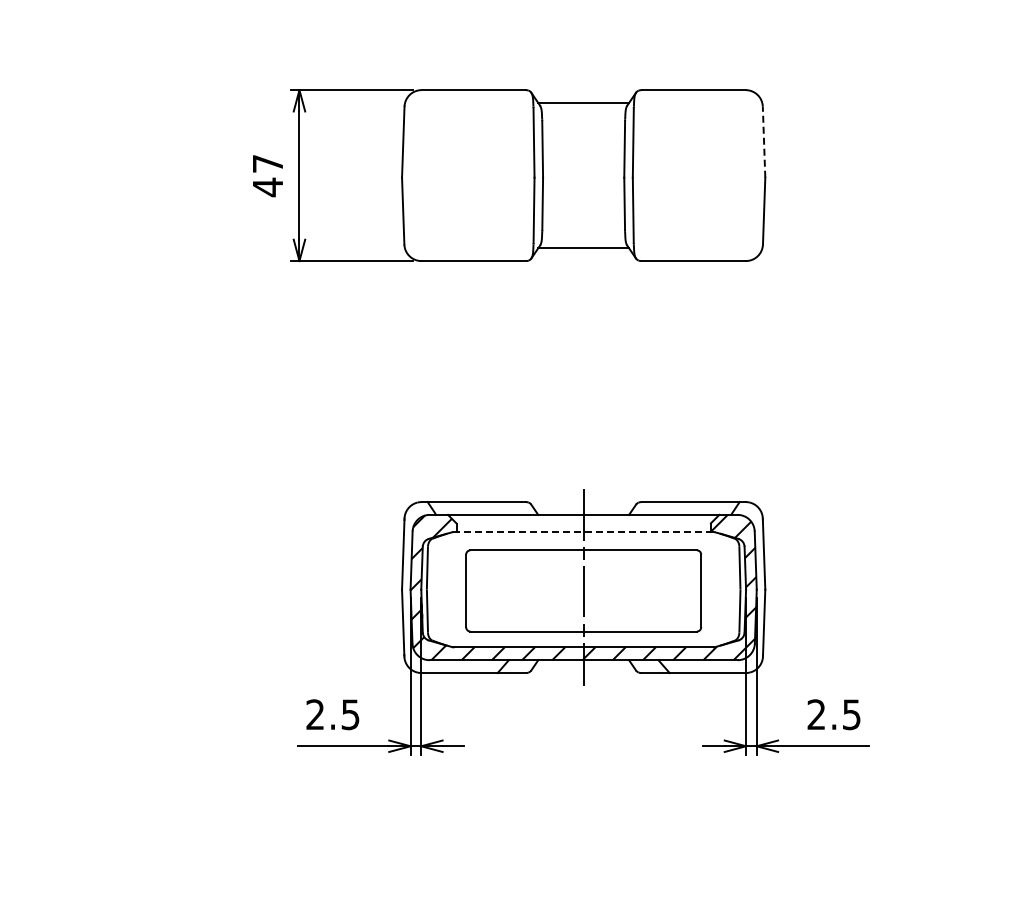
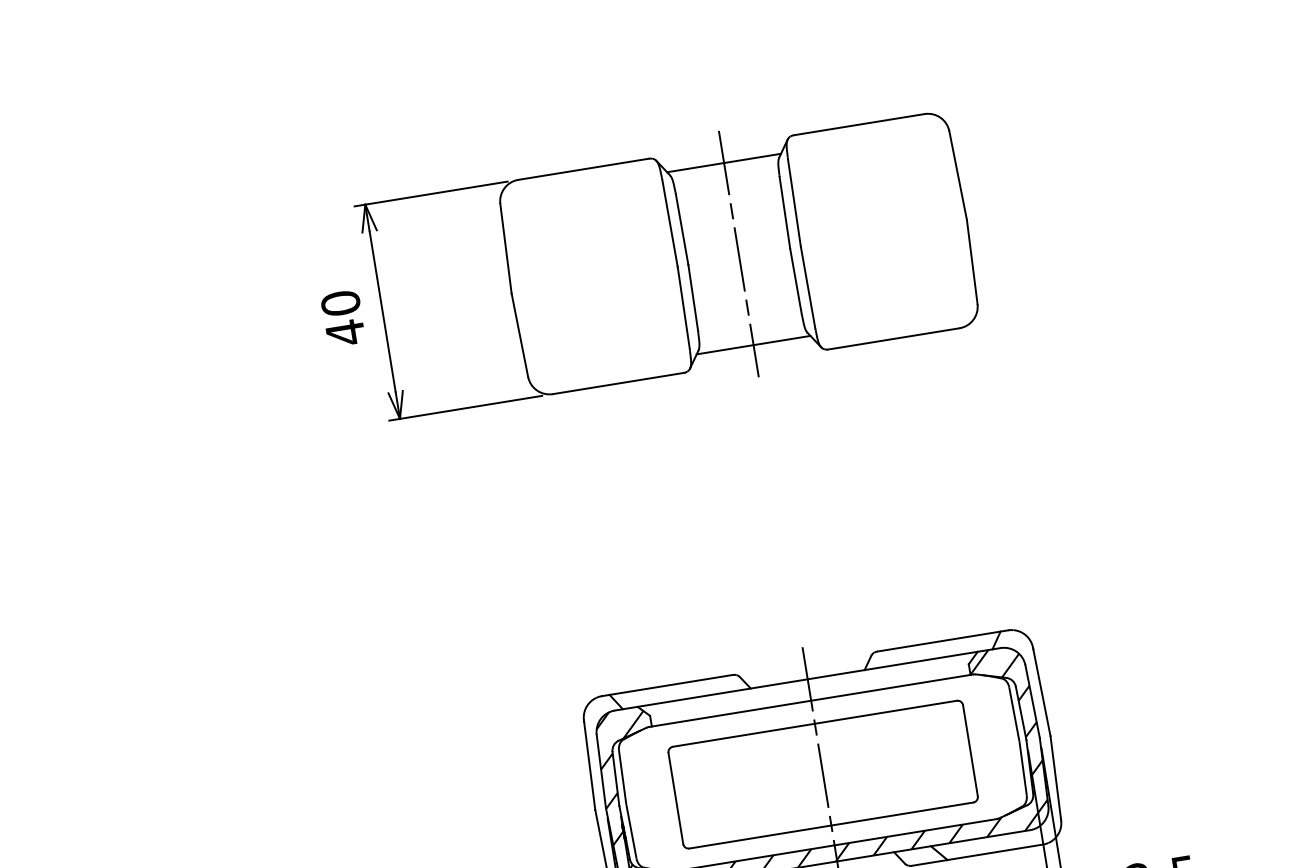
line: (764, 142) -> (958, 175), dashed -> solid
text: (267, 163) -> (340, 303), 47 -> 40
line: (583, 175) -> (738, 254), added
line: (583, 531) -> (810, 700), dashed -> solid

